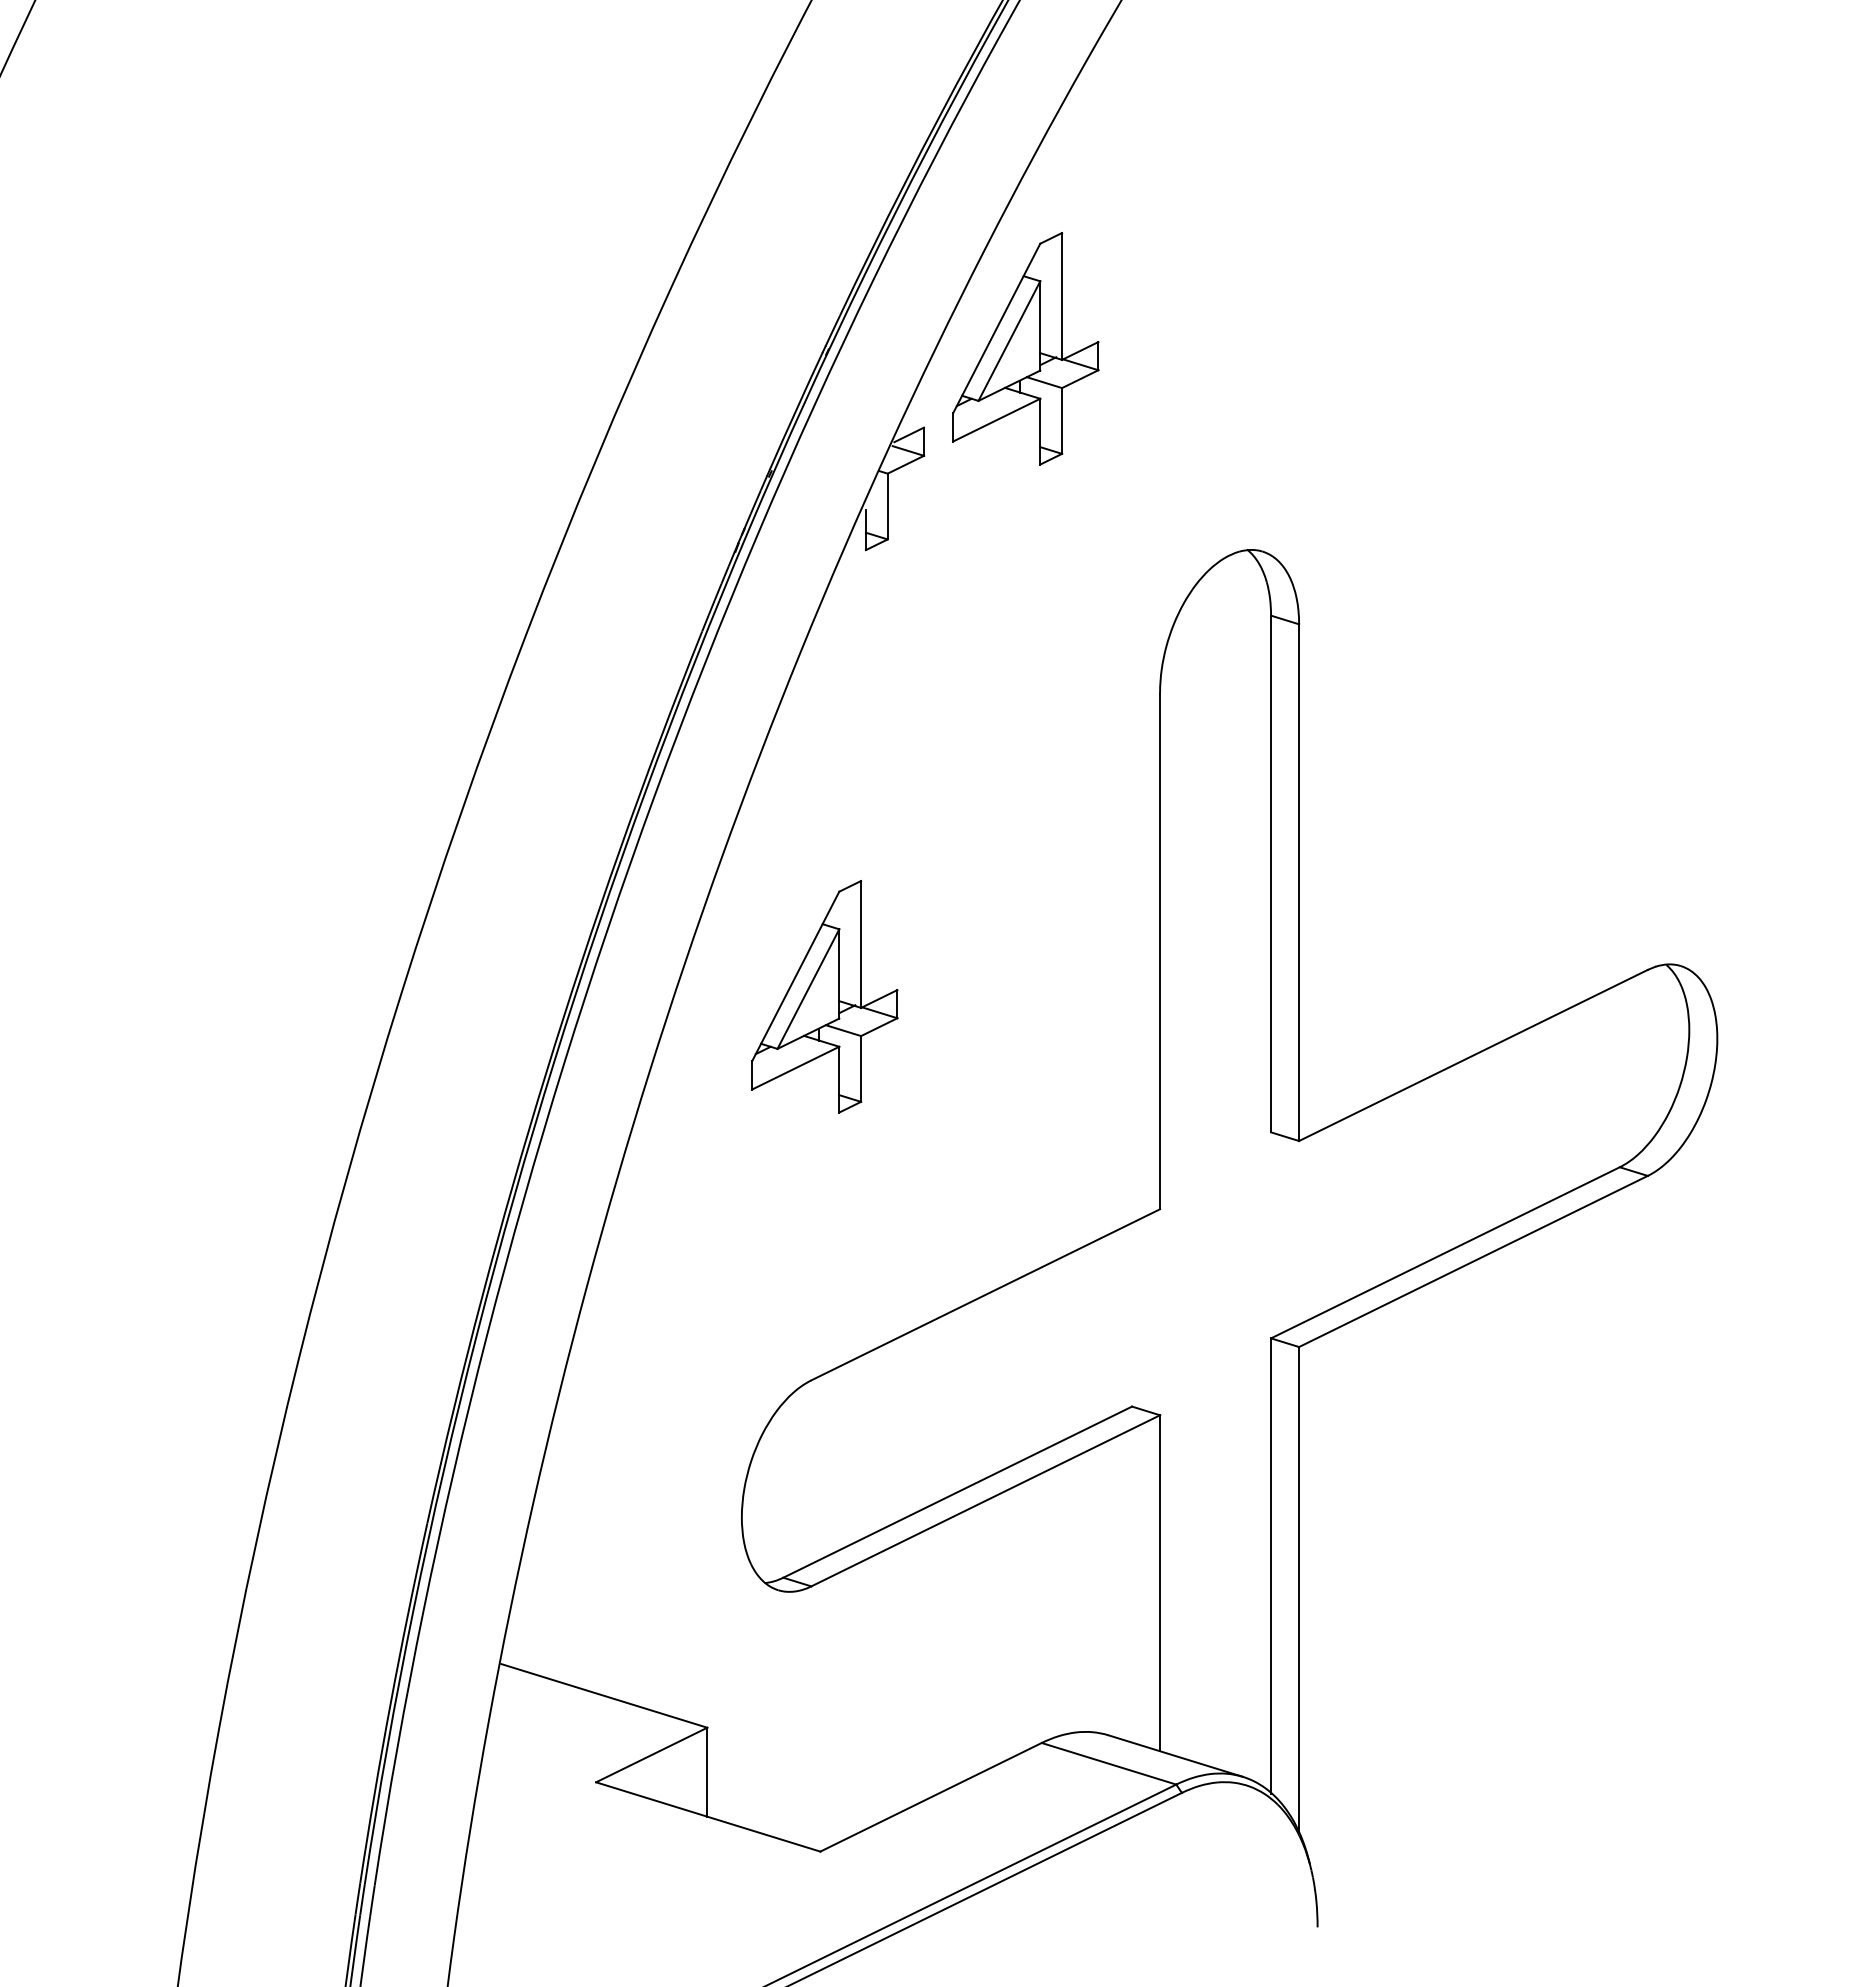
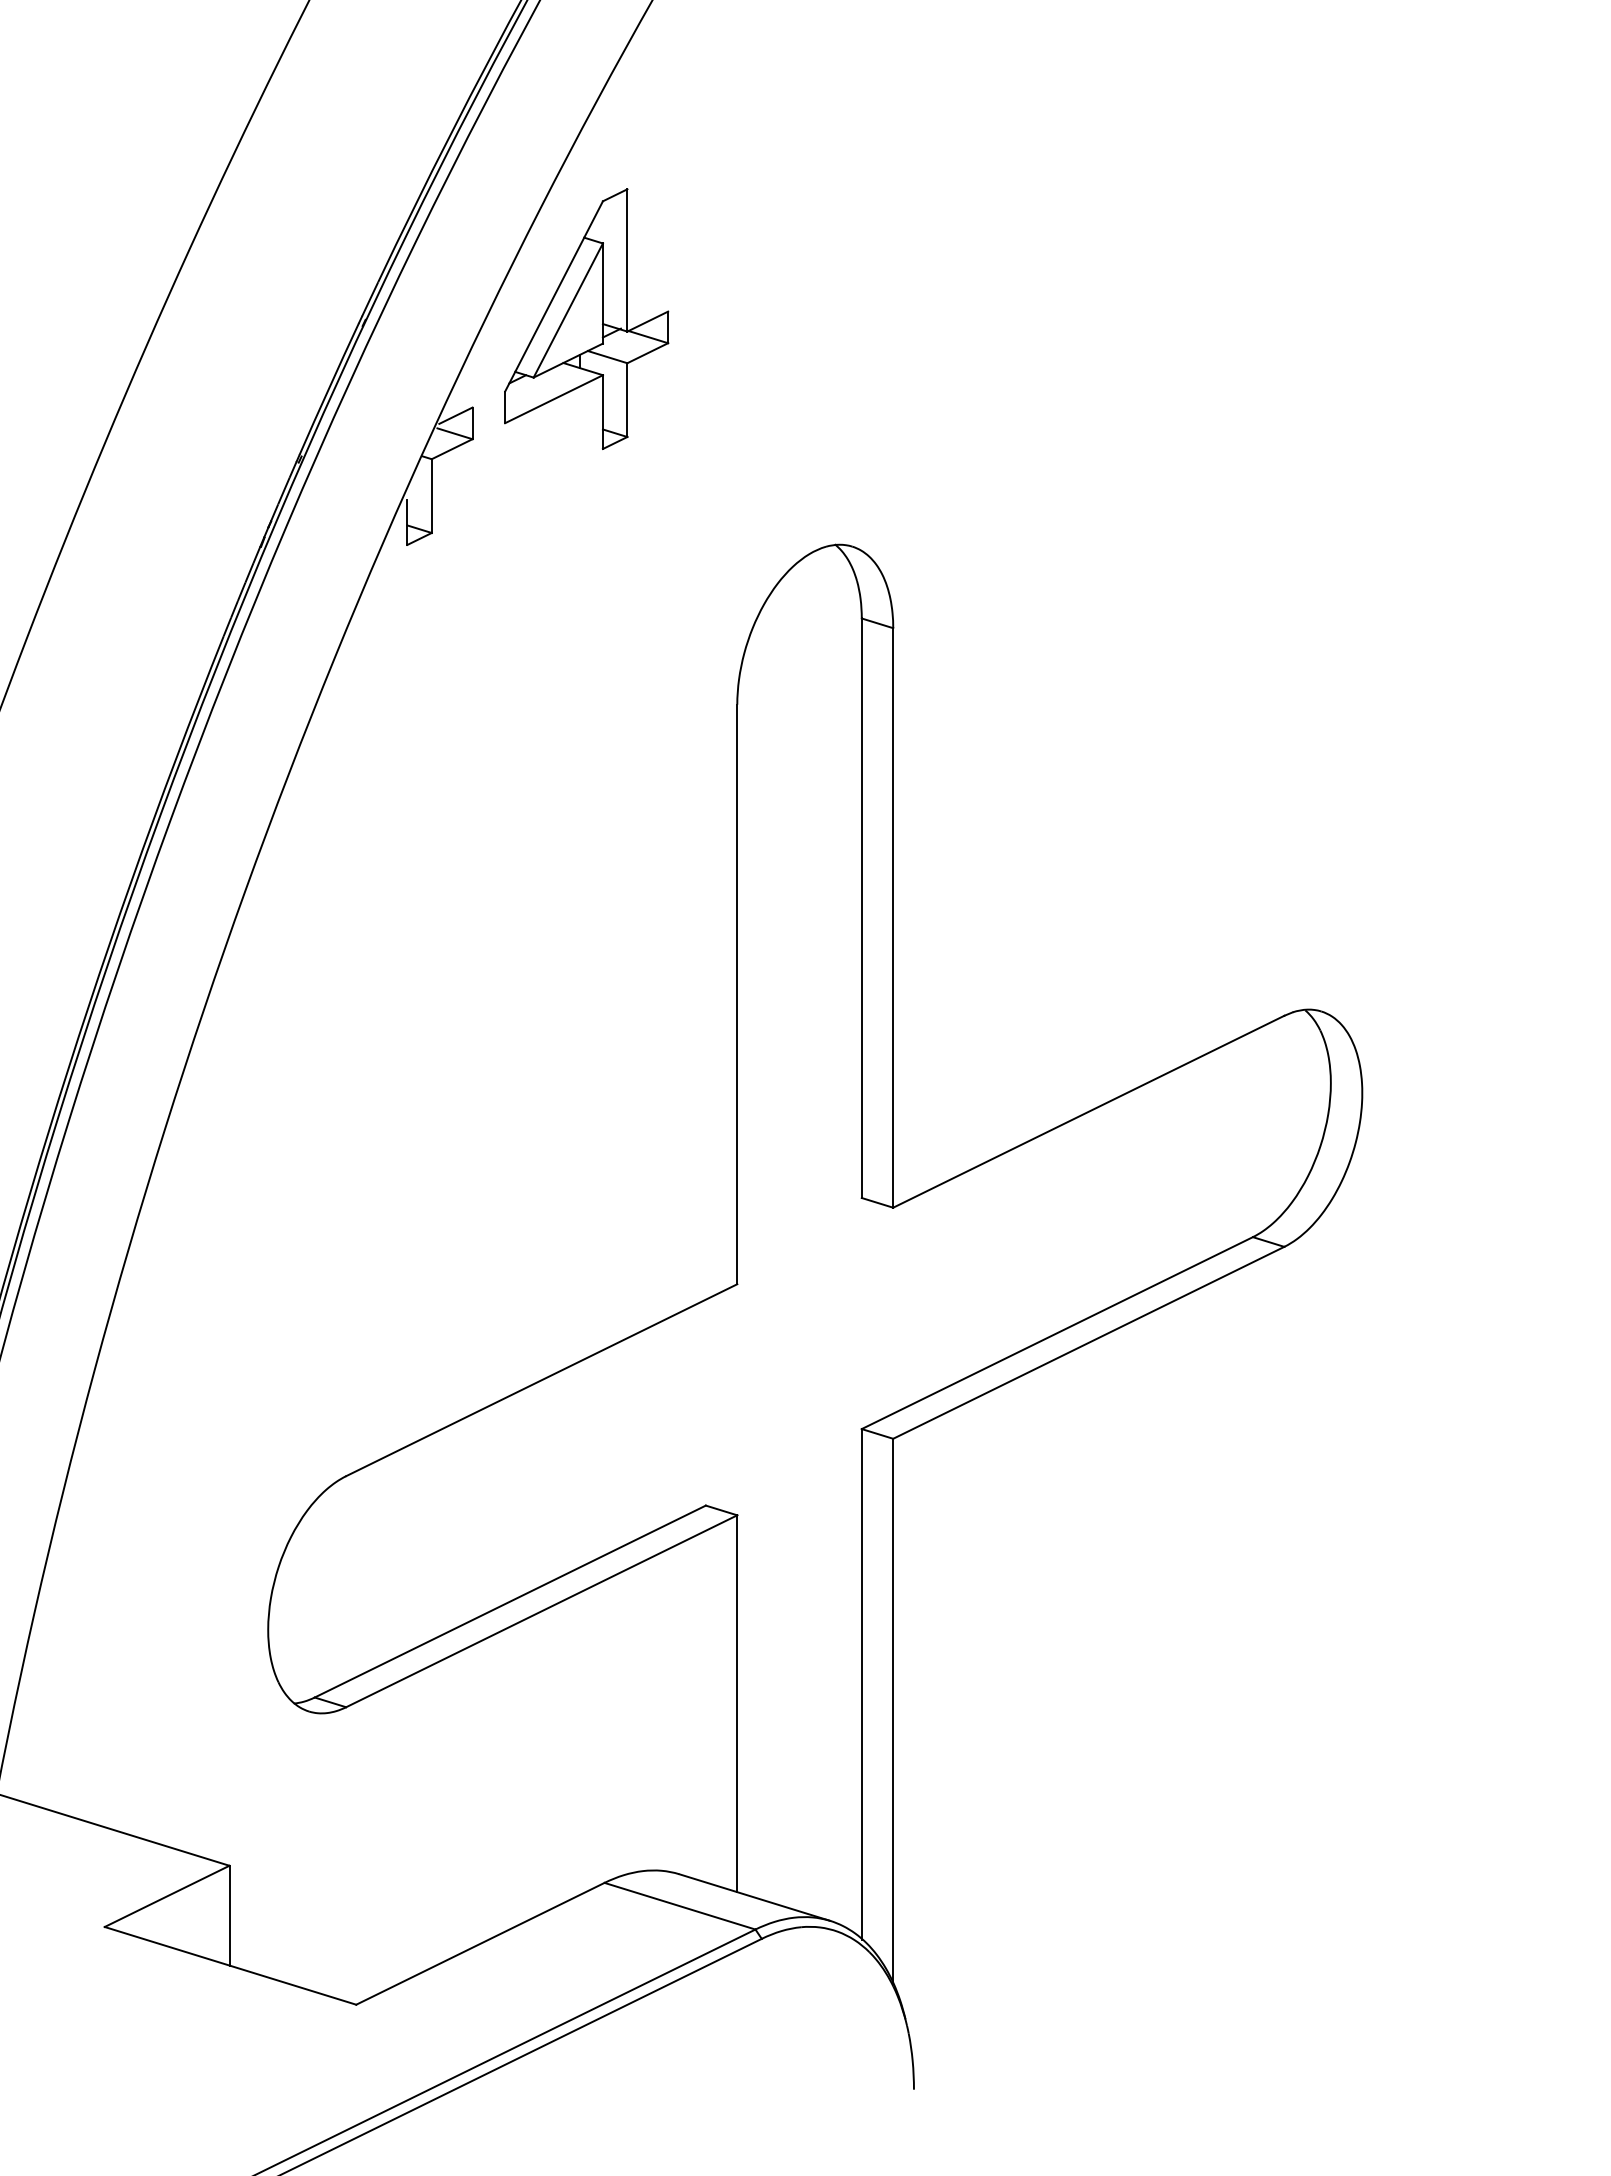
part: (824, 996) -> (360, 1045), removed

